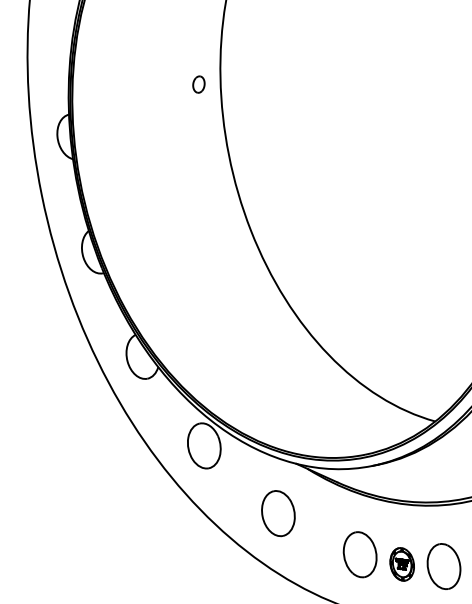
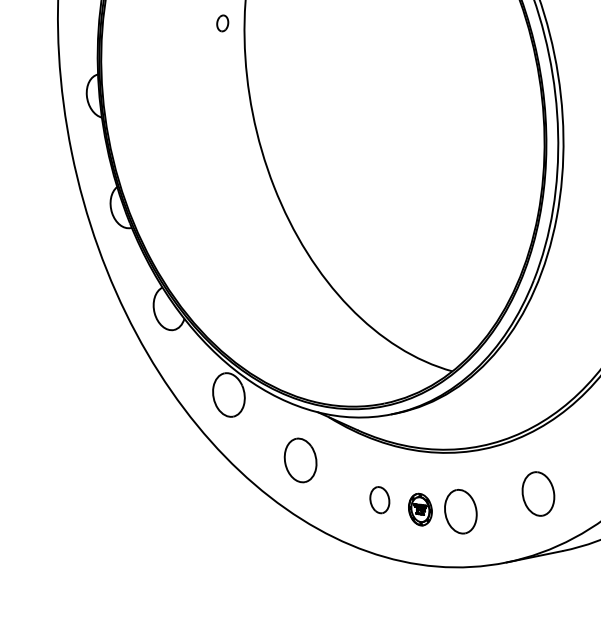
part: (198, 84) -> (222, 23), moved
part: (359, 553) -> (379, 499), size x0.6

